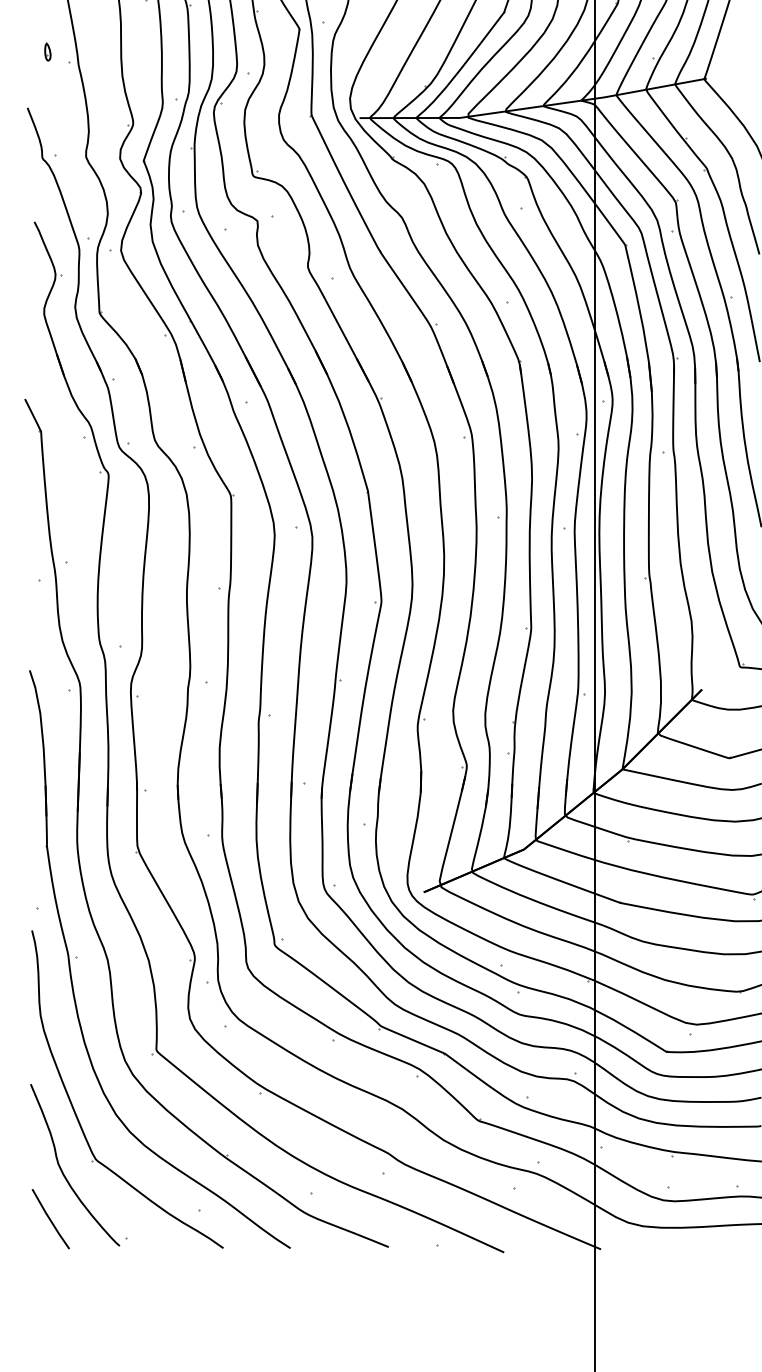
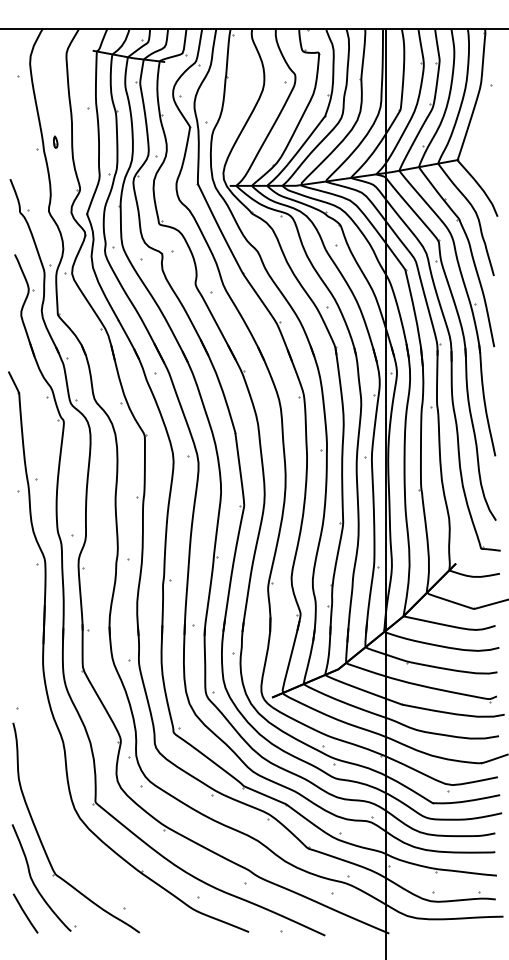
part: (47, 50) -> (55, 141), moved
part: (77, 957) -> (43, 740), removed

